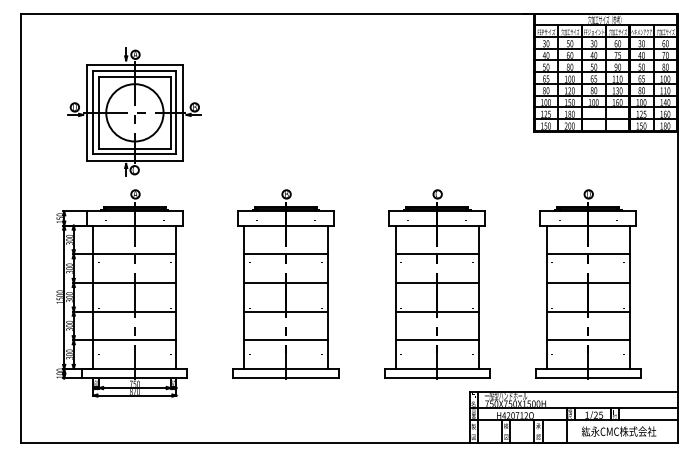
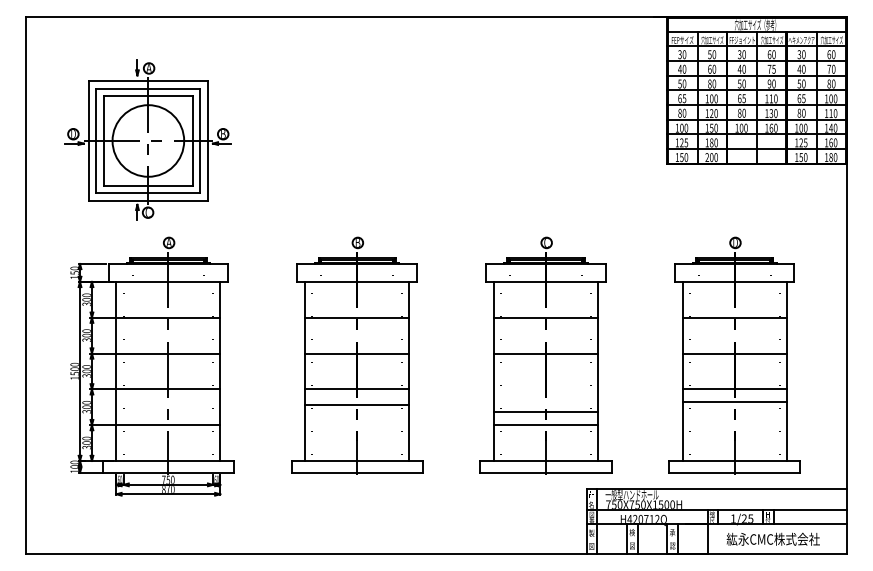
part: (134, 111) -> (147, 139), moved
line: (436, 311) -> (545, 412), moved
line: (286, 340) -> (357, 405), moved
line: (587, 340) -> (734, 402), moved

